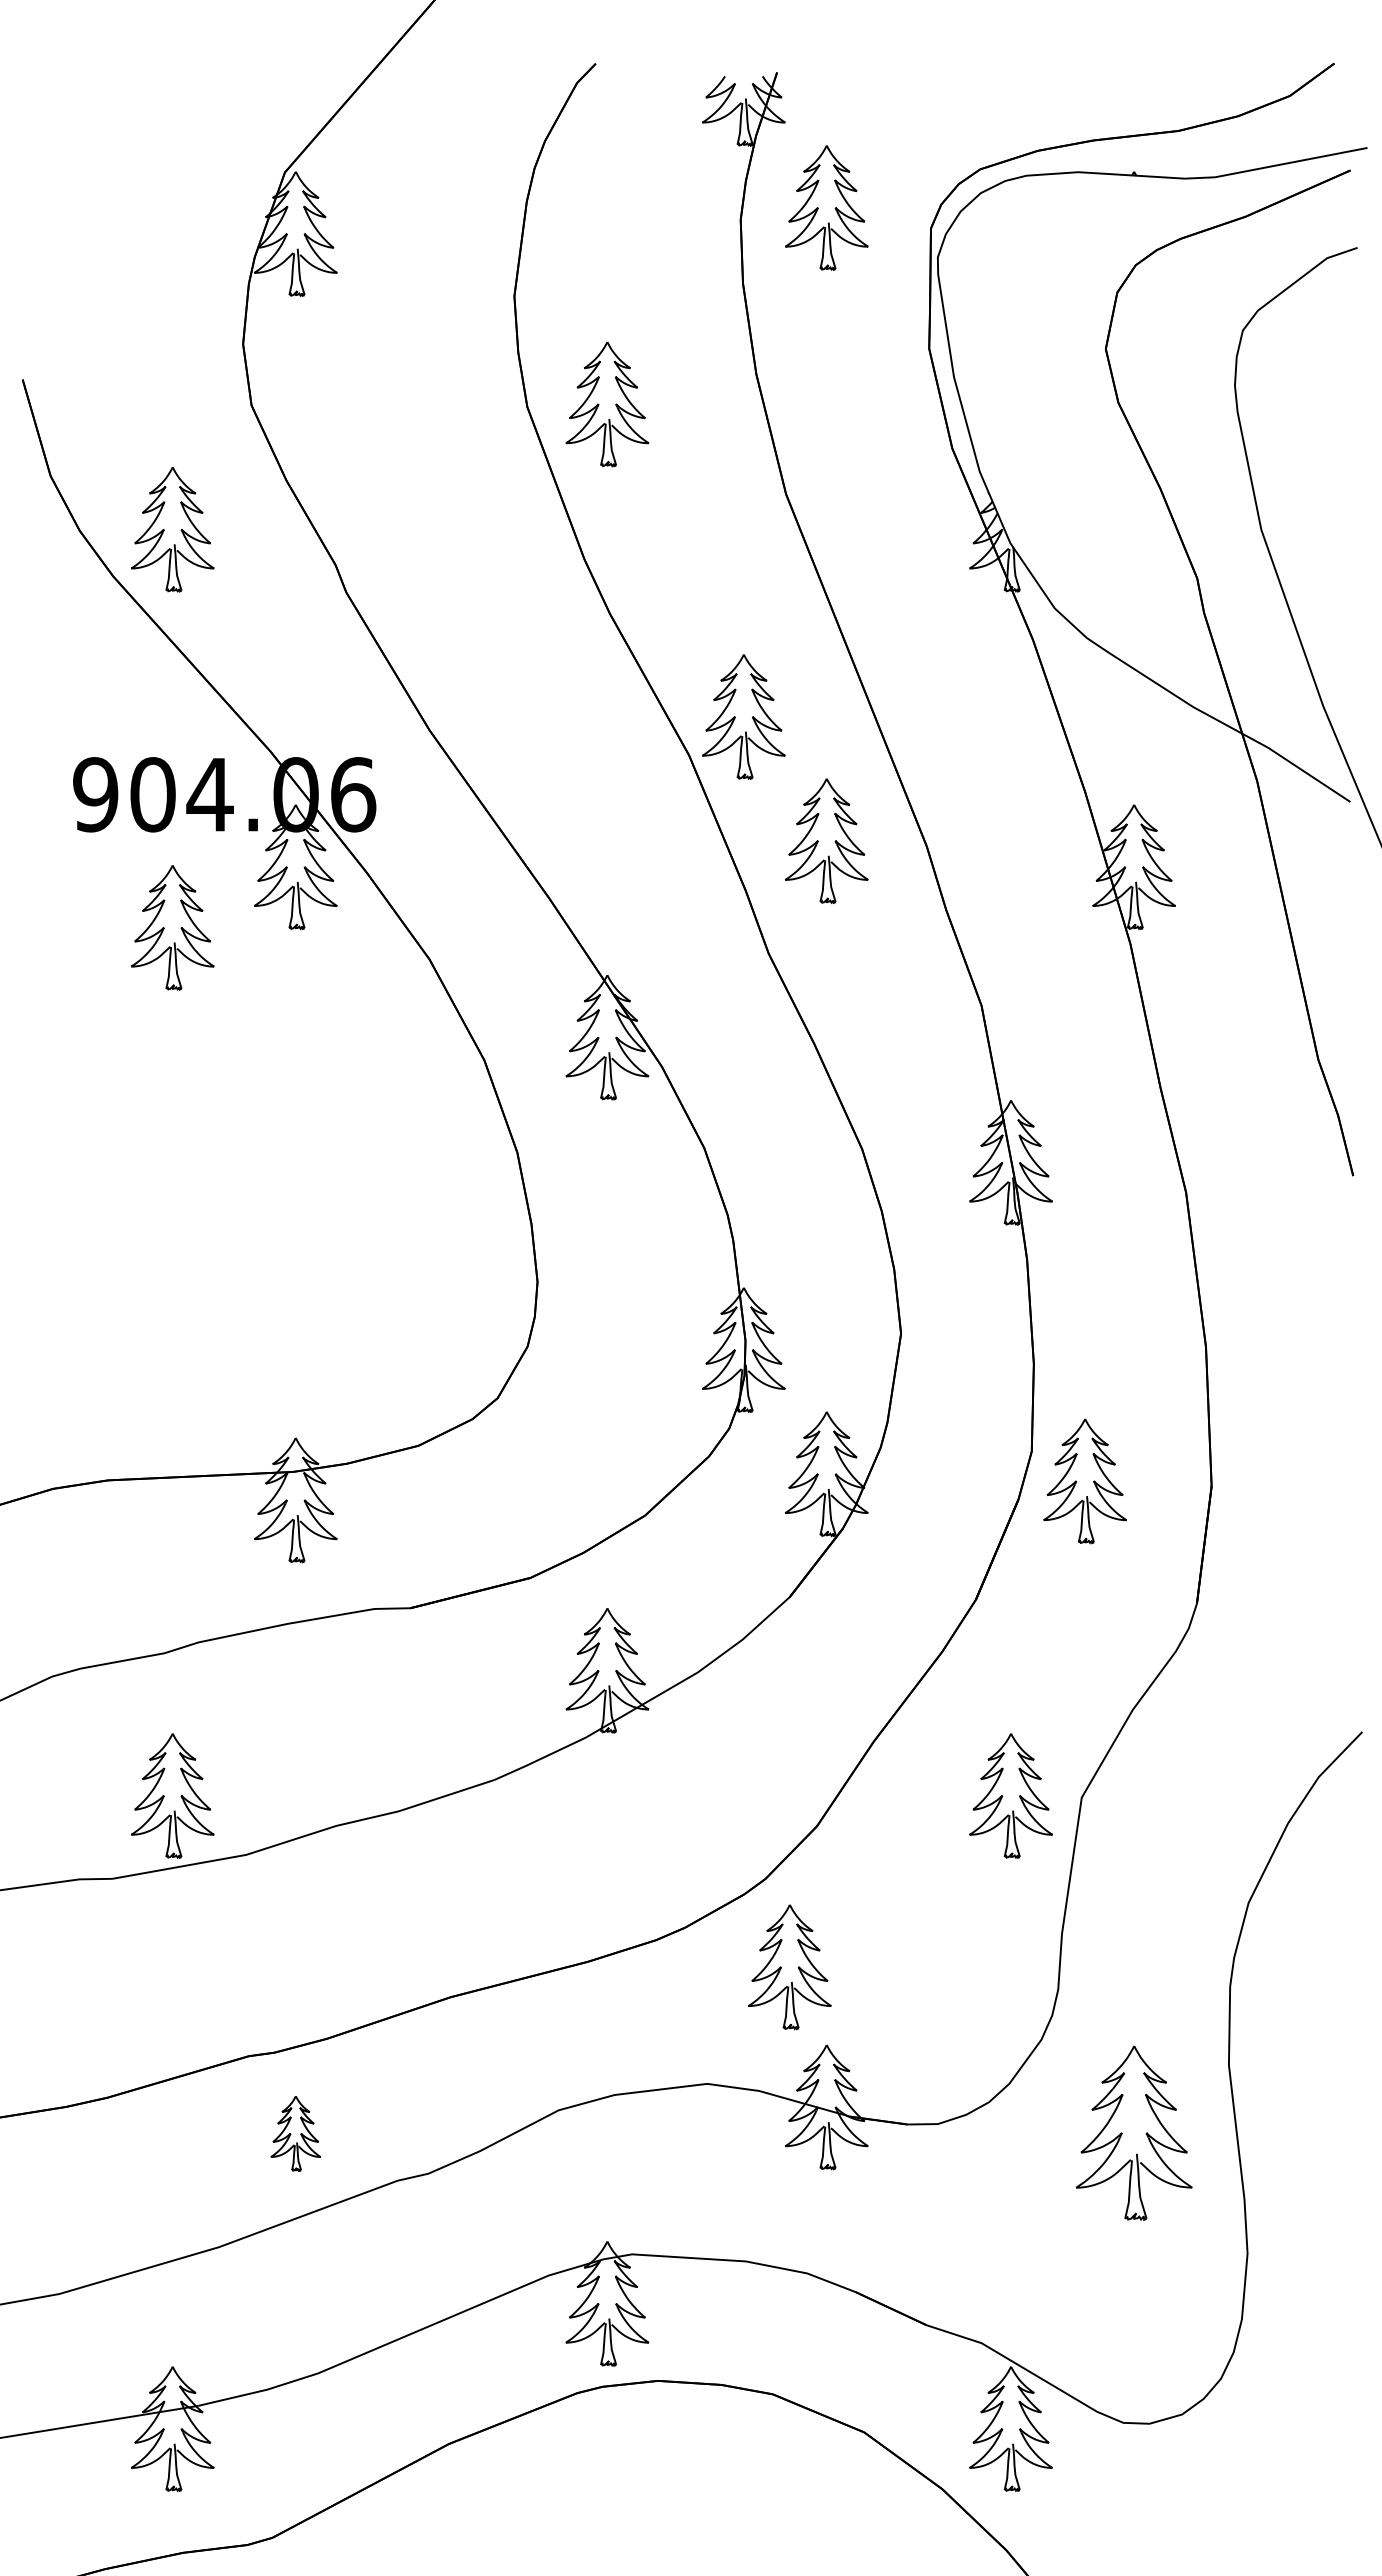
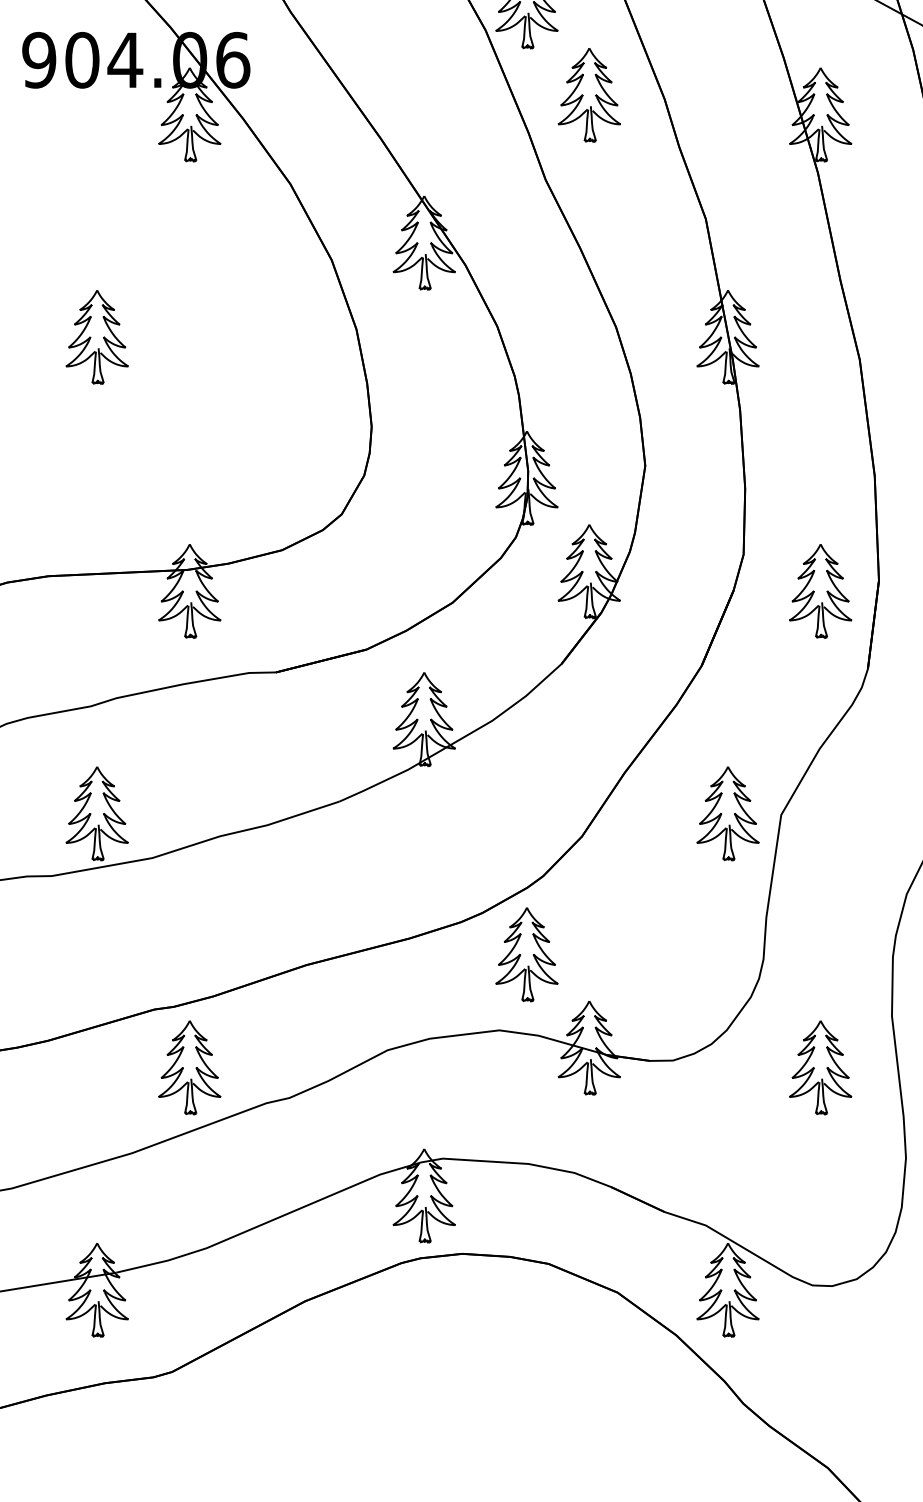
part: (172, 927) -> (97, 337), moved
part: (1084, 1481) -> (820, 591), moved
part: (789, 1967) -> (526, 954), moved
part: (295, 2133) -> (189, 1067), size x1.67
part: (1133, 2133) -> (820, 1067), size x0.71

